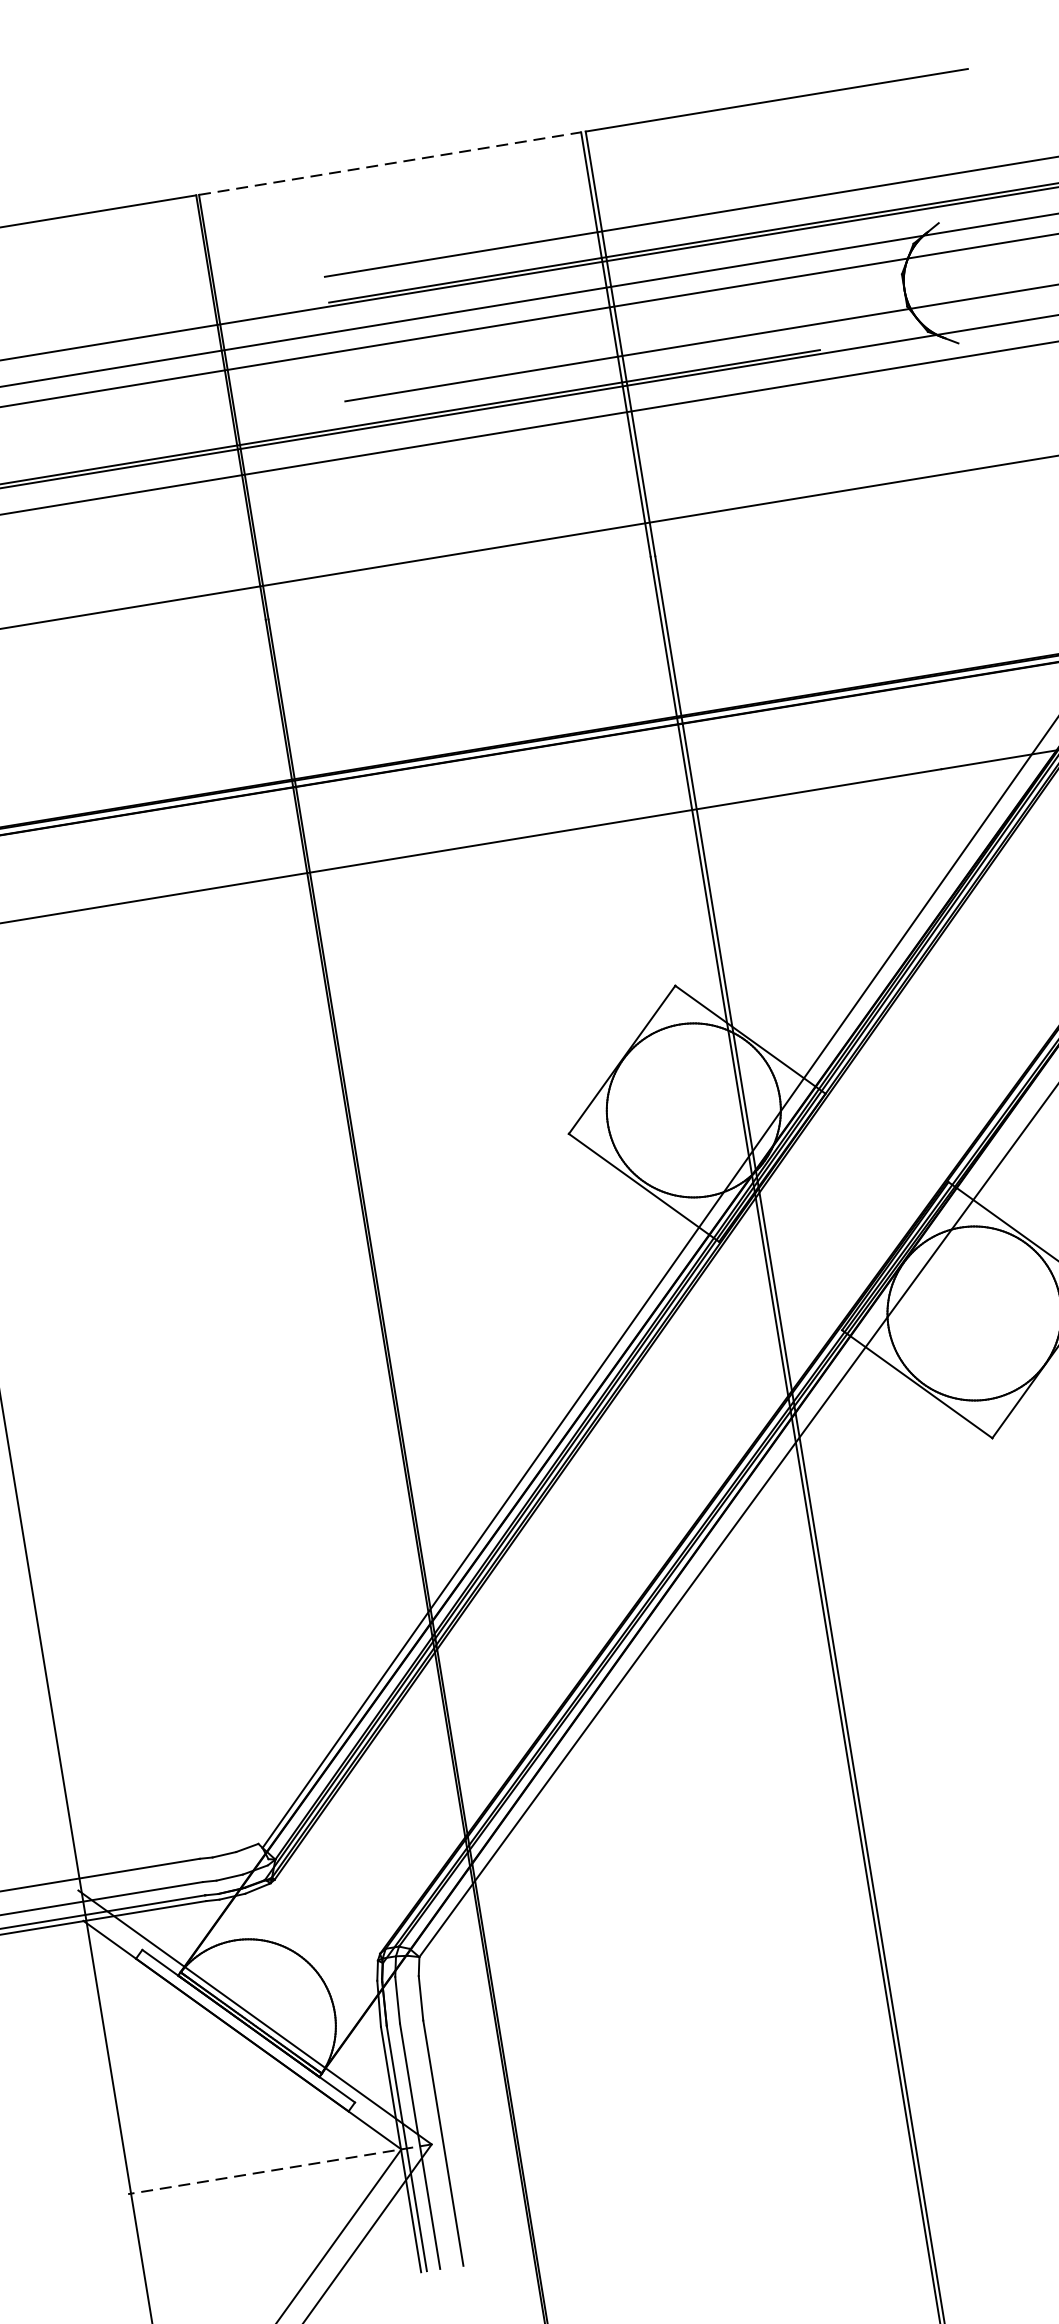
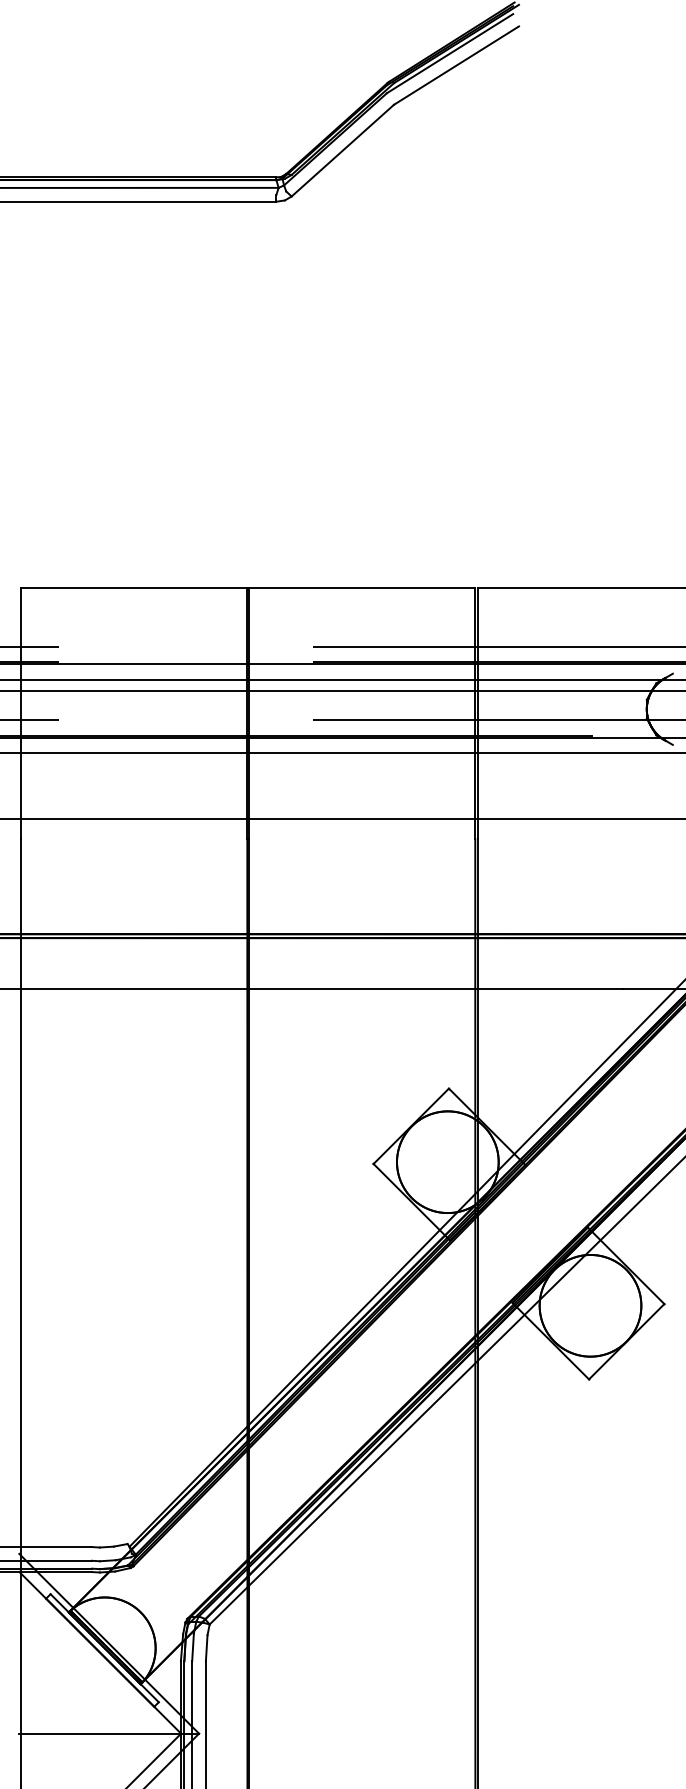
line: (390, 163) -> (362, 587), dashed -> solid
line: (280, 2168) -> (109, 1733), dashed -> solid

